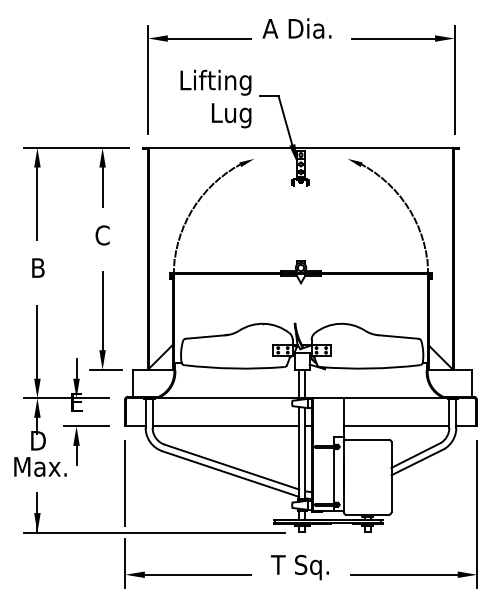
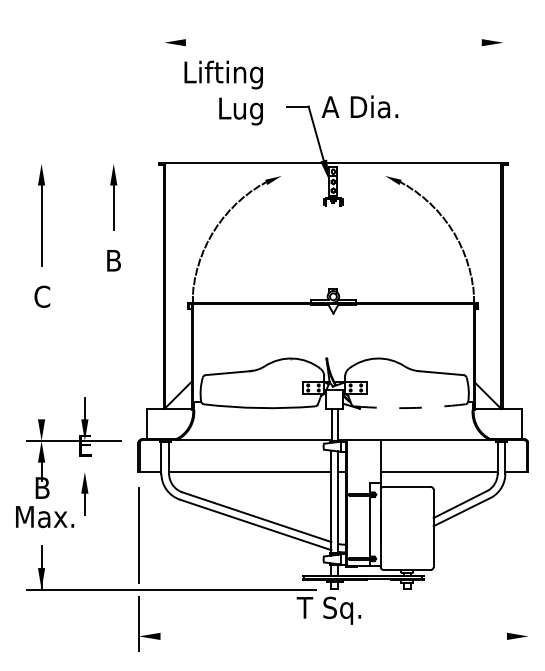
text: (296, 28) -> (359, 106), moved
line: (208, 38) -> (230, 42), removed
line: (393, 38) -> (435, 42), removed
line: (148, 79) -> (164, 88), removed
line: (454, 79) -> (503, 88), removed
text: (215, 98) -> (223, 92), moved
line: (76, 147) -> (84, 163), removed
text: (102, 235) -> (113, 260), C -> B
text: (38, 268) -> (42, 297), B -> C
part: (105, 320) -> (116, 354), removed
line: (37, 342) -> (41, 379), removed
arc: (370, 368) -> (410, 408), solid -> dashed
line: (86, 426) -> (95, 472), removed
text: (38, 440) -> (42, 487), D -> B
line: (477, 513) -> (528, 568), removed
text: (299, 567) -> (328, 610), moved
line: (197, 574) -> (218, 636), removed
line: (404, 574) -> (447, 636), removed

